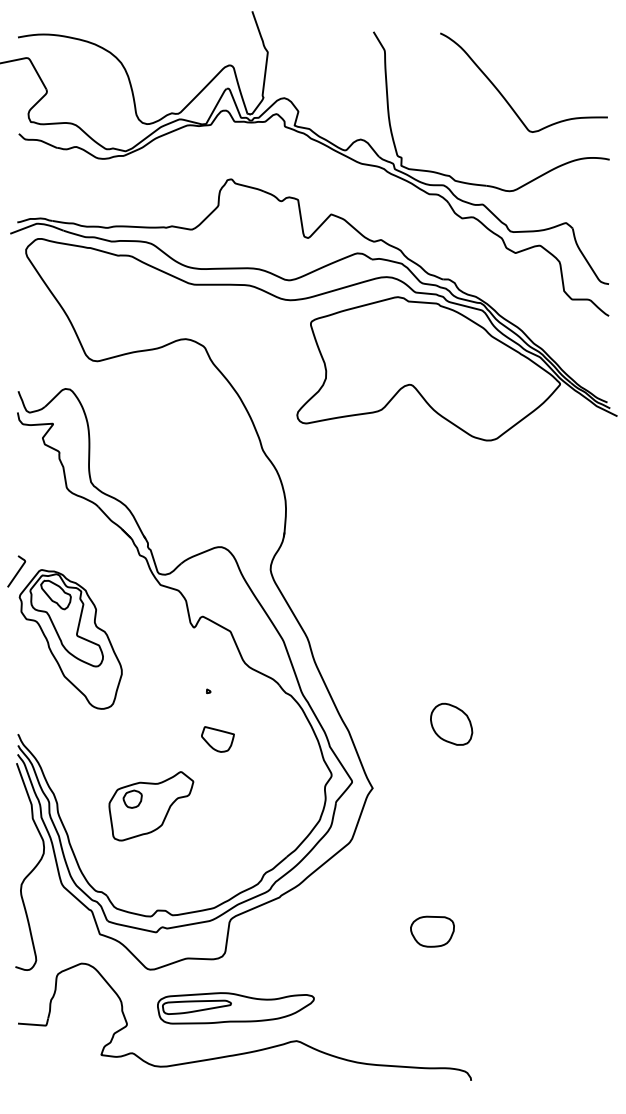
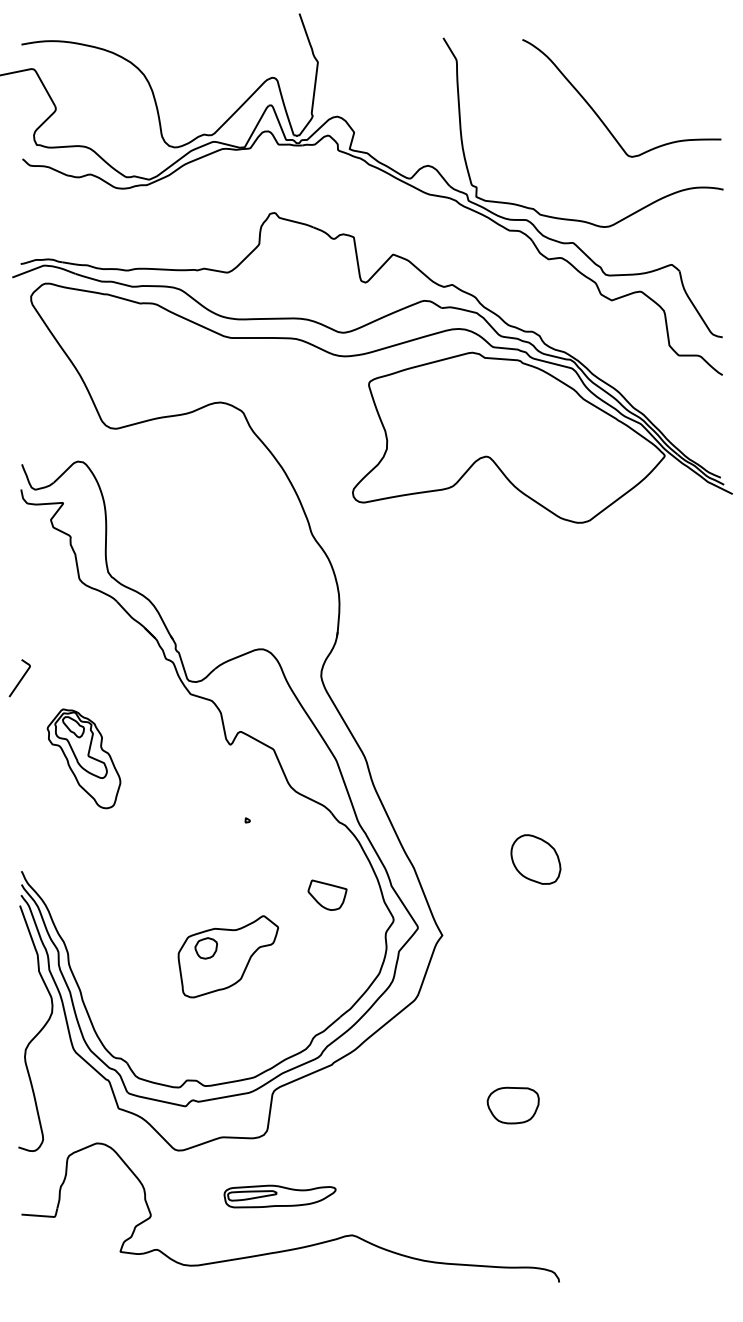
part: (70, 639) -> (83, 758), size x0.6
part: (217, 739) -> (327, 895), moved
part: (151, 806) -> (228, 957), moved
part: (235, 1008) -> (279, 1196), size x0.6

